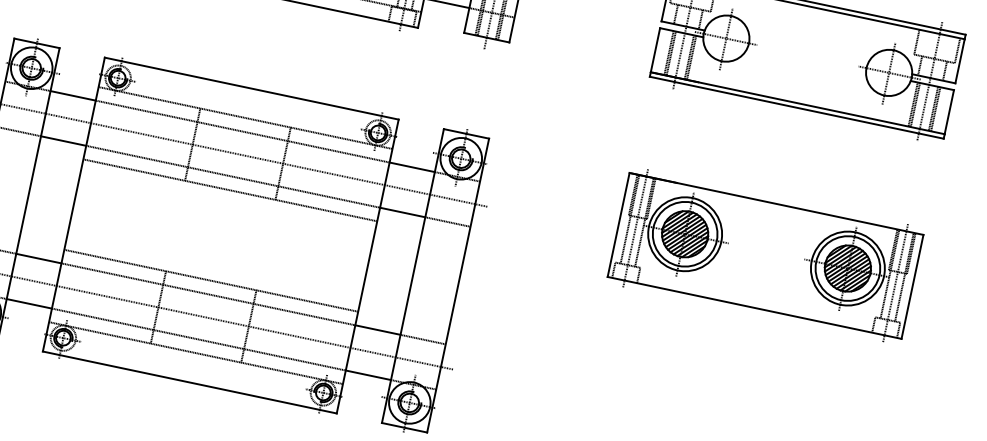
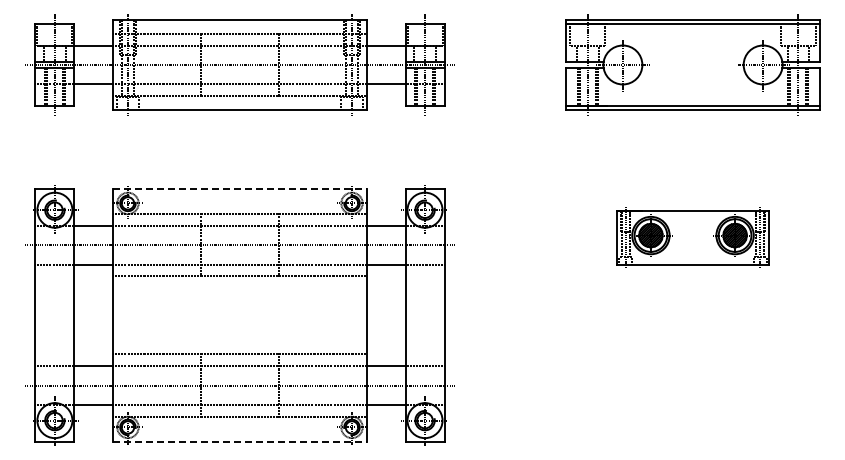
line: (251, 88) -> (239, 188), solid -> dashed
part: (764, 256) -> (692, 238), size x0.6
line: (189, 382) -> (239, 442), solid -> dashed

